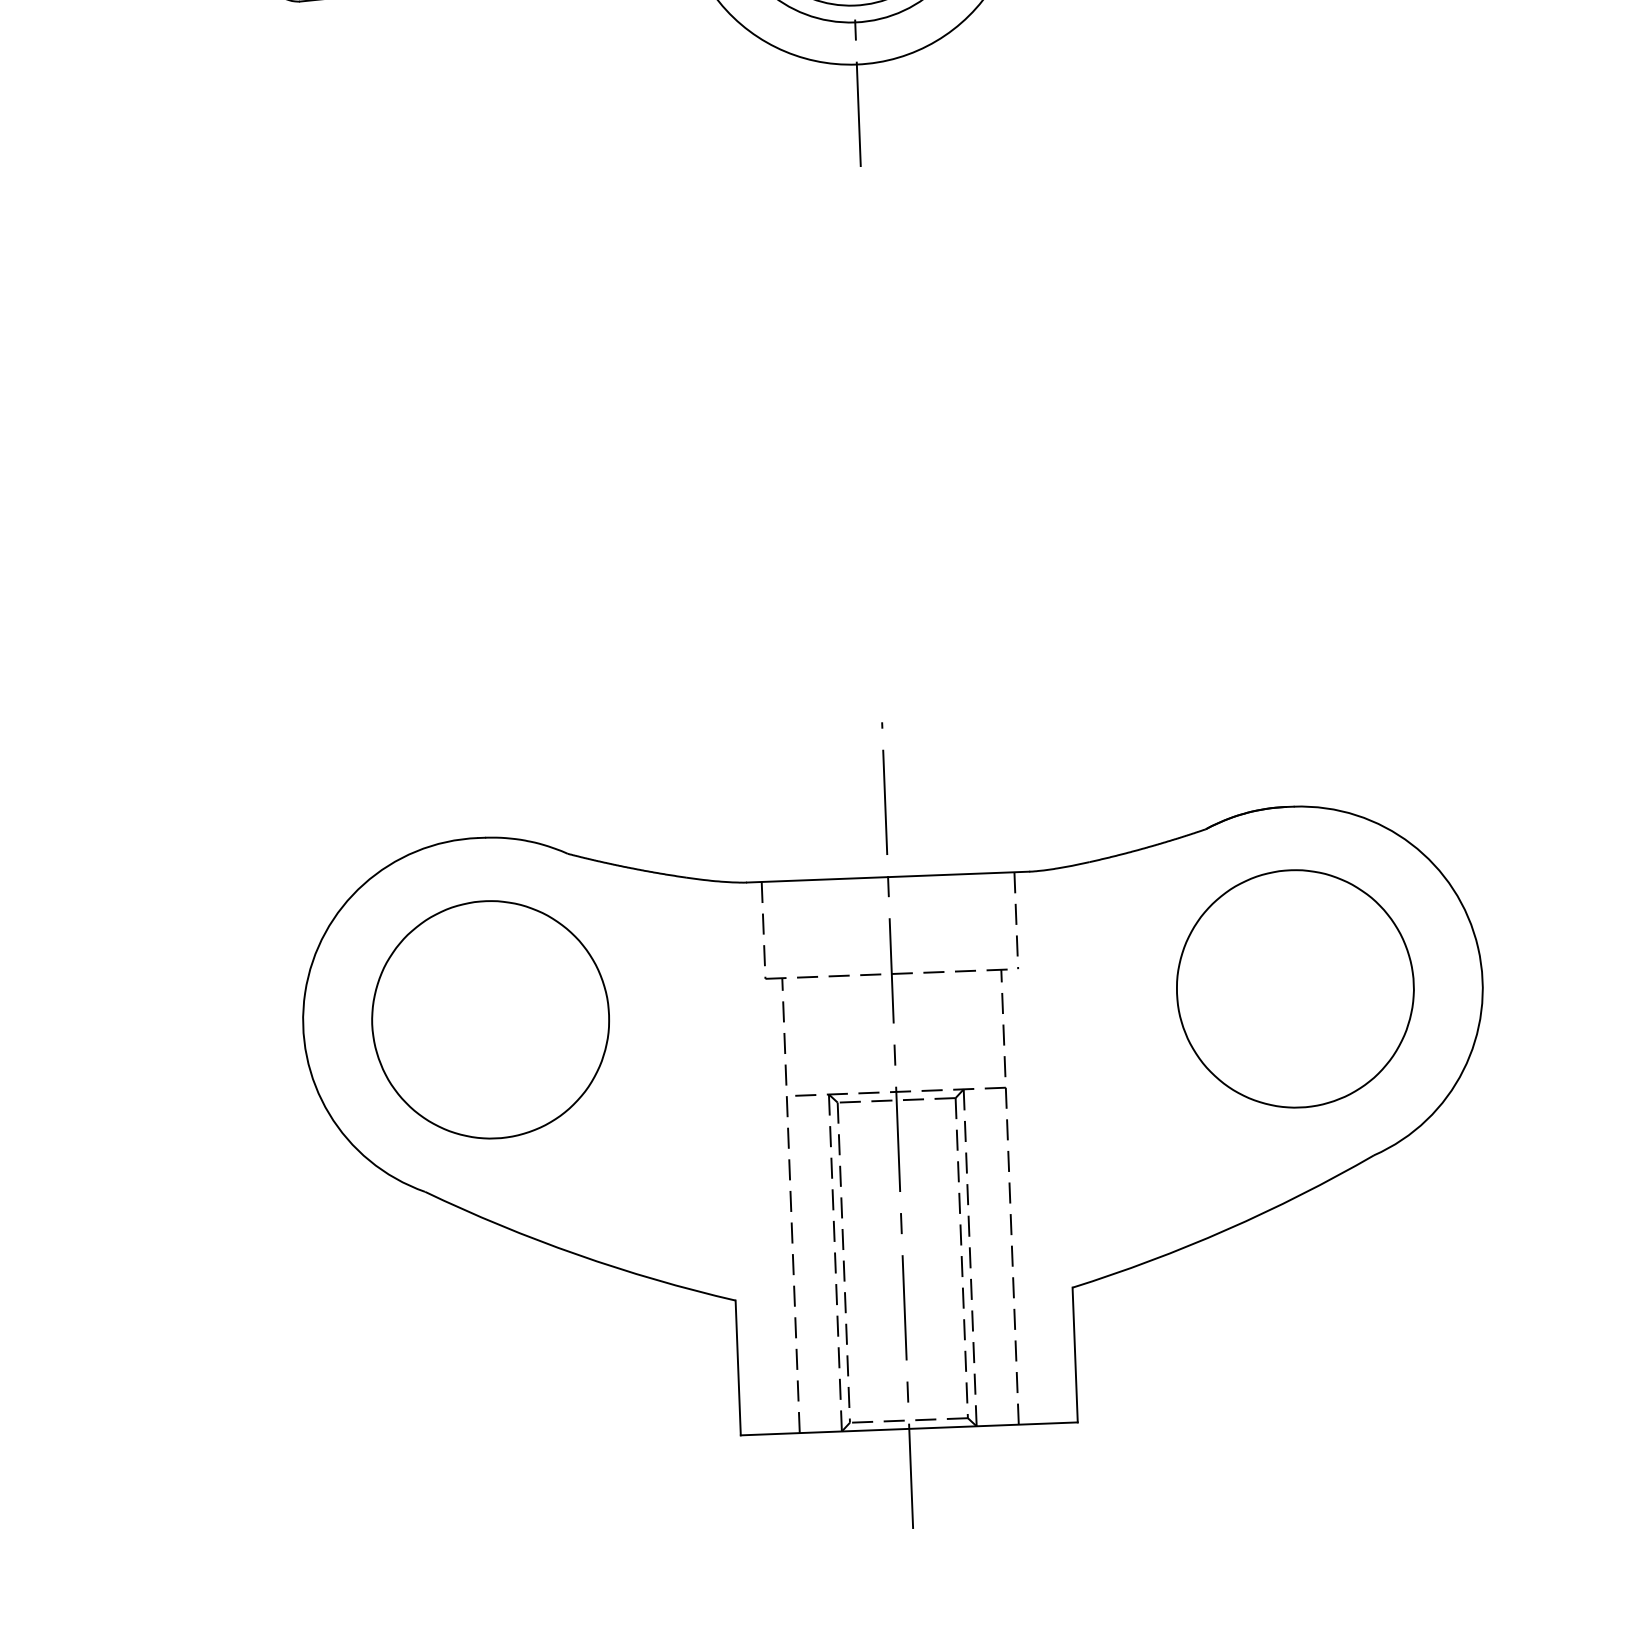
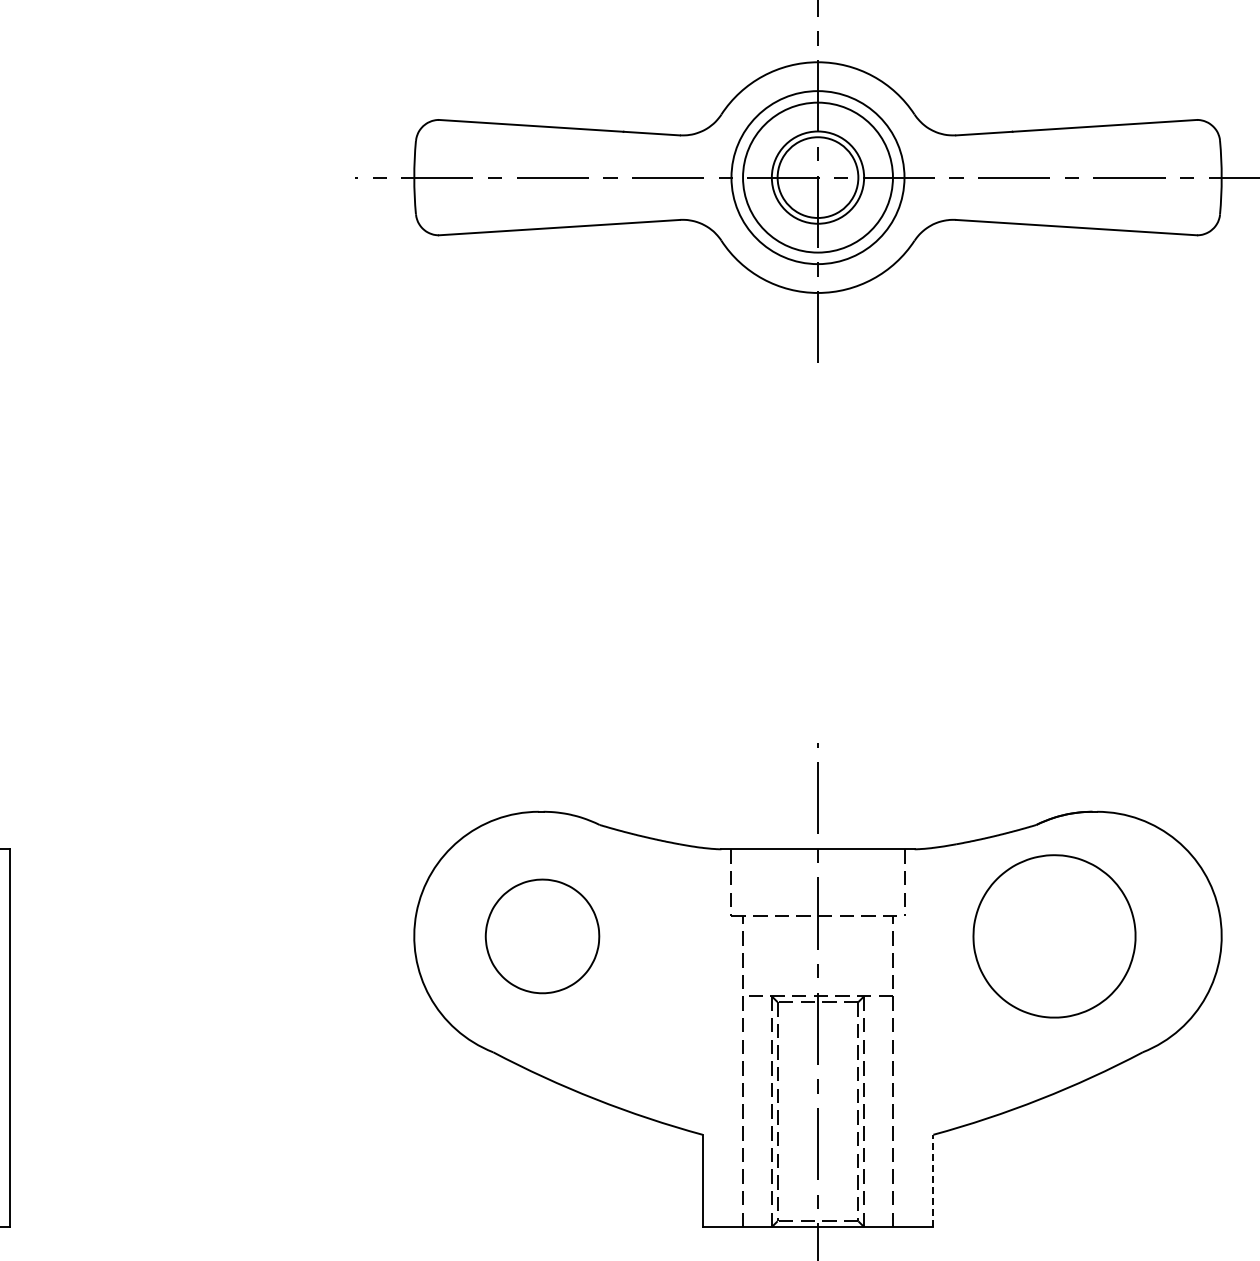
part: (1295, 989) -> (1054, 936), moved
part: (490, 1019) -> (542, 936), size x0.7
line: (1075, 1354) -> (933, 1180), solid -> dashed

